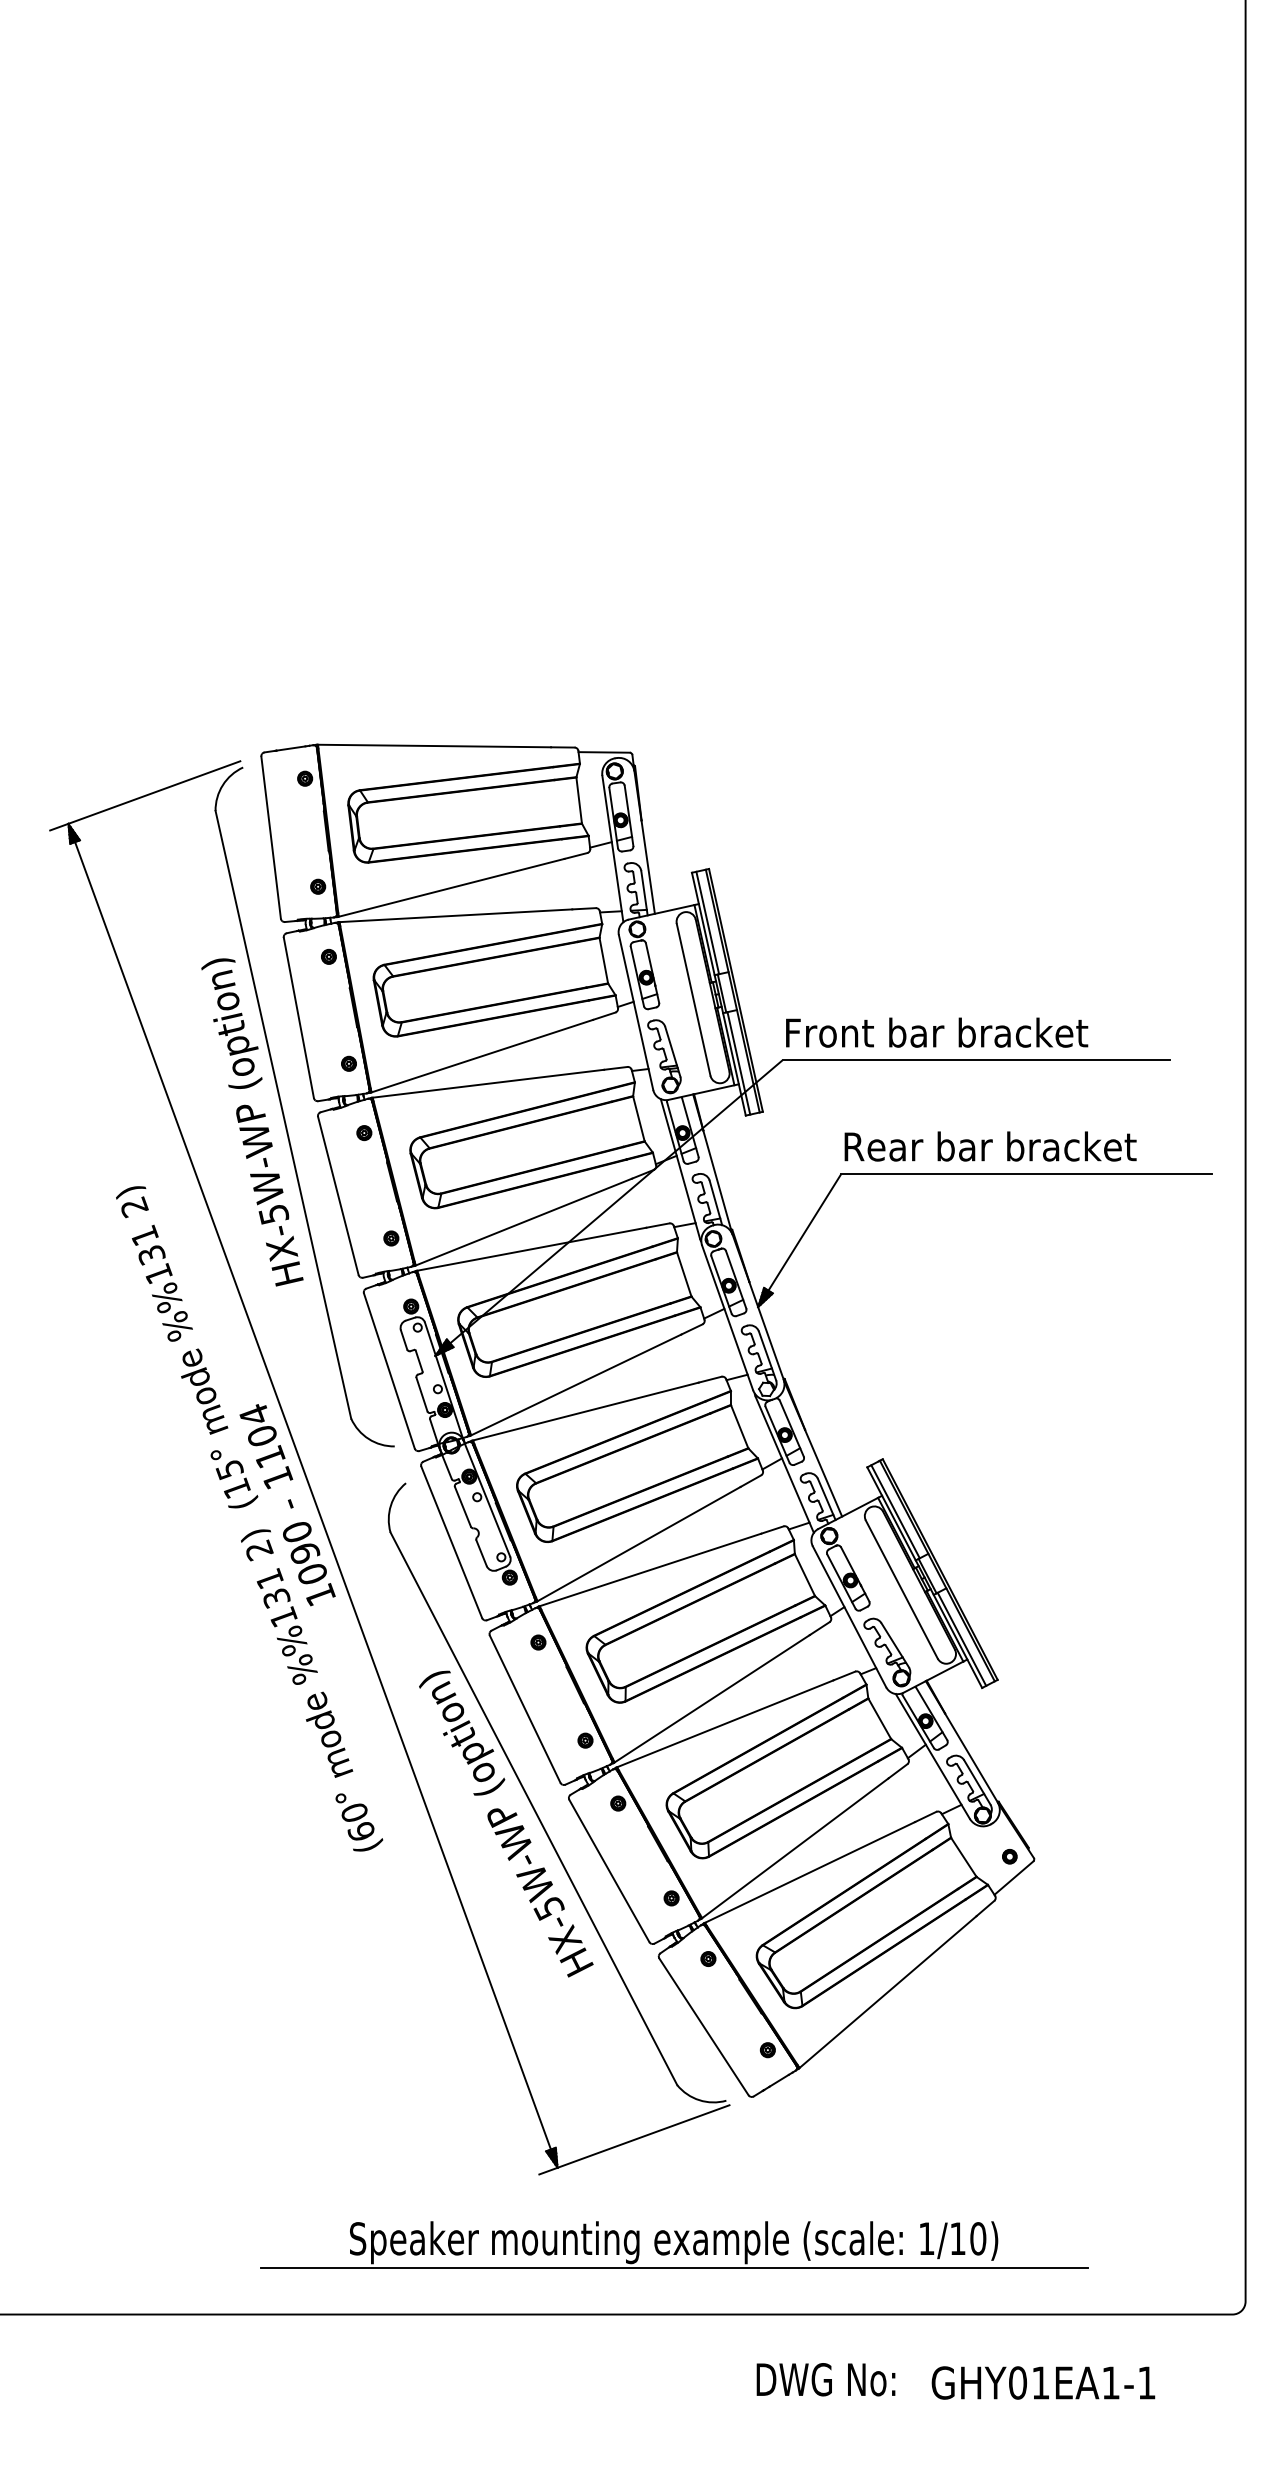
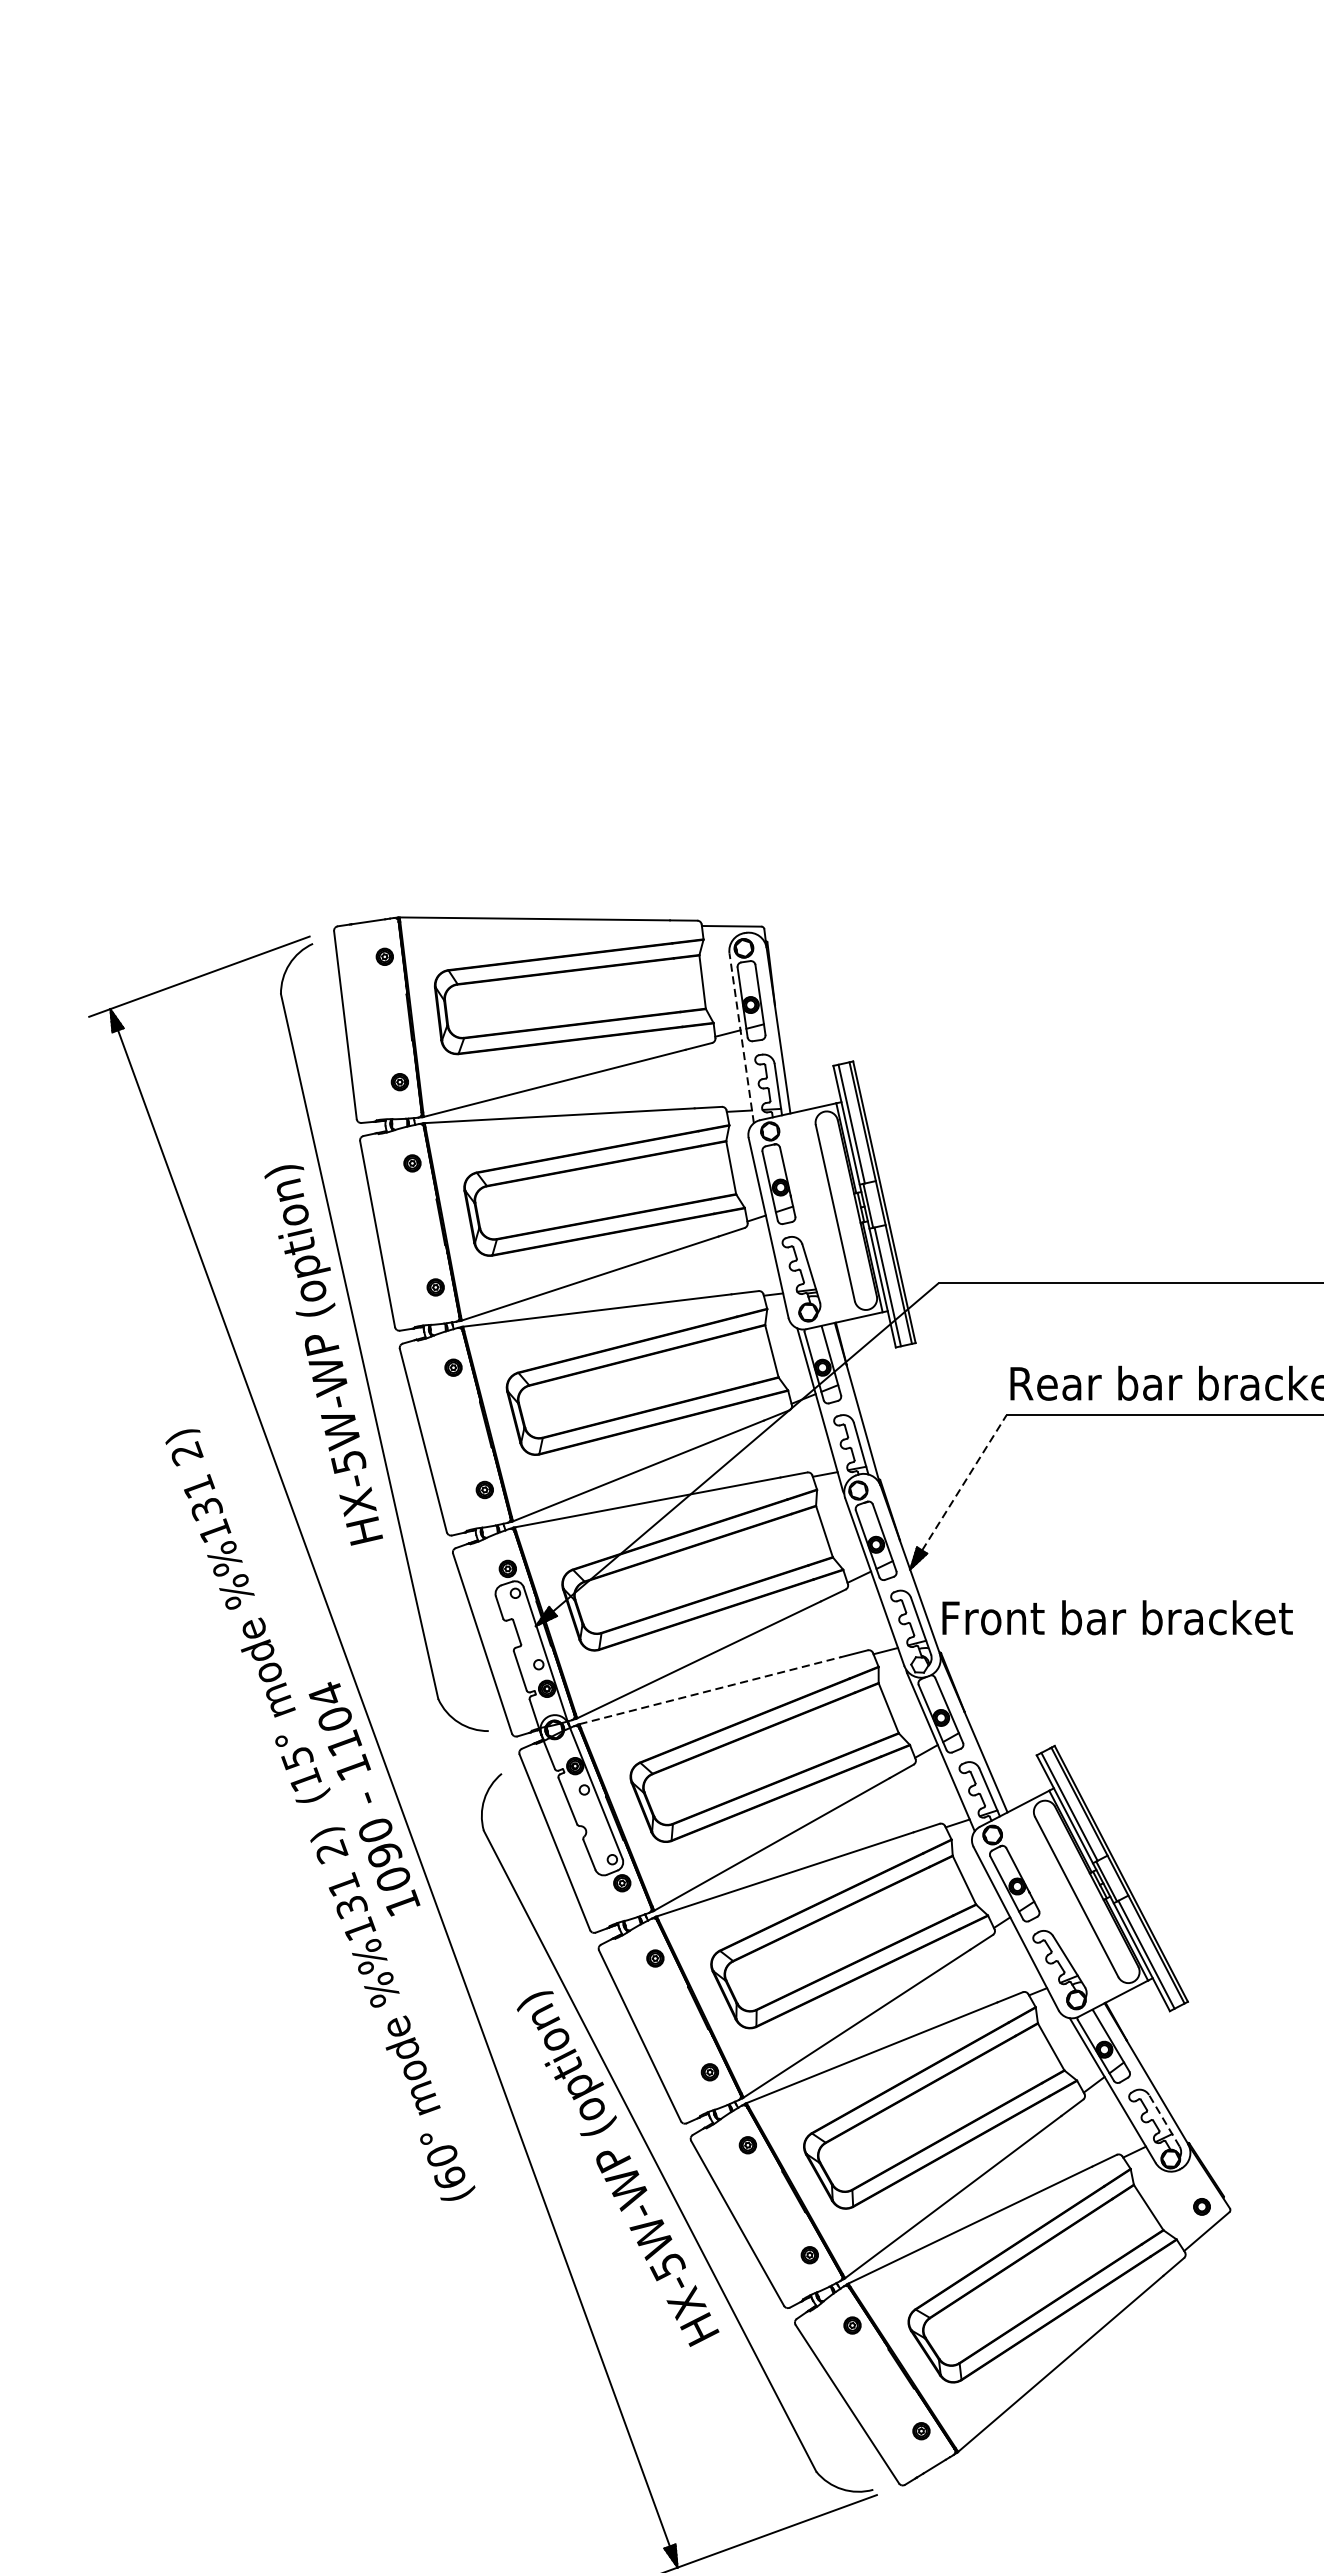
line: (612, 849) -> (741, 1038), solid -> dashed
text: (937, 1032) -> (1118, 1617), moved
line: (804, 1232) -> (963, 1483), solid -> dashed
line: (585, 1411) -> (709, 1690), solid -> dashed
line: (977, 1782) -> (1164, 2120), solid -> dashed

